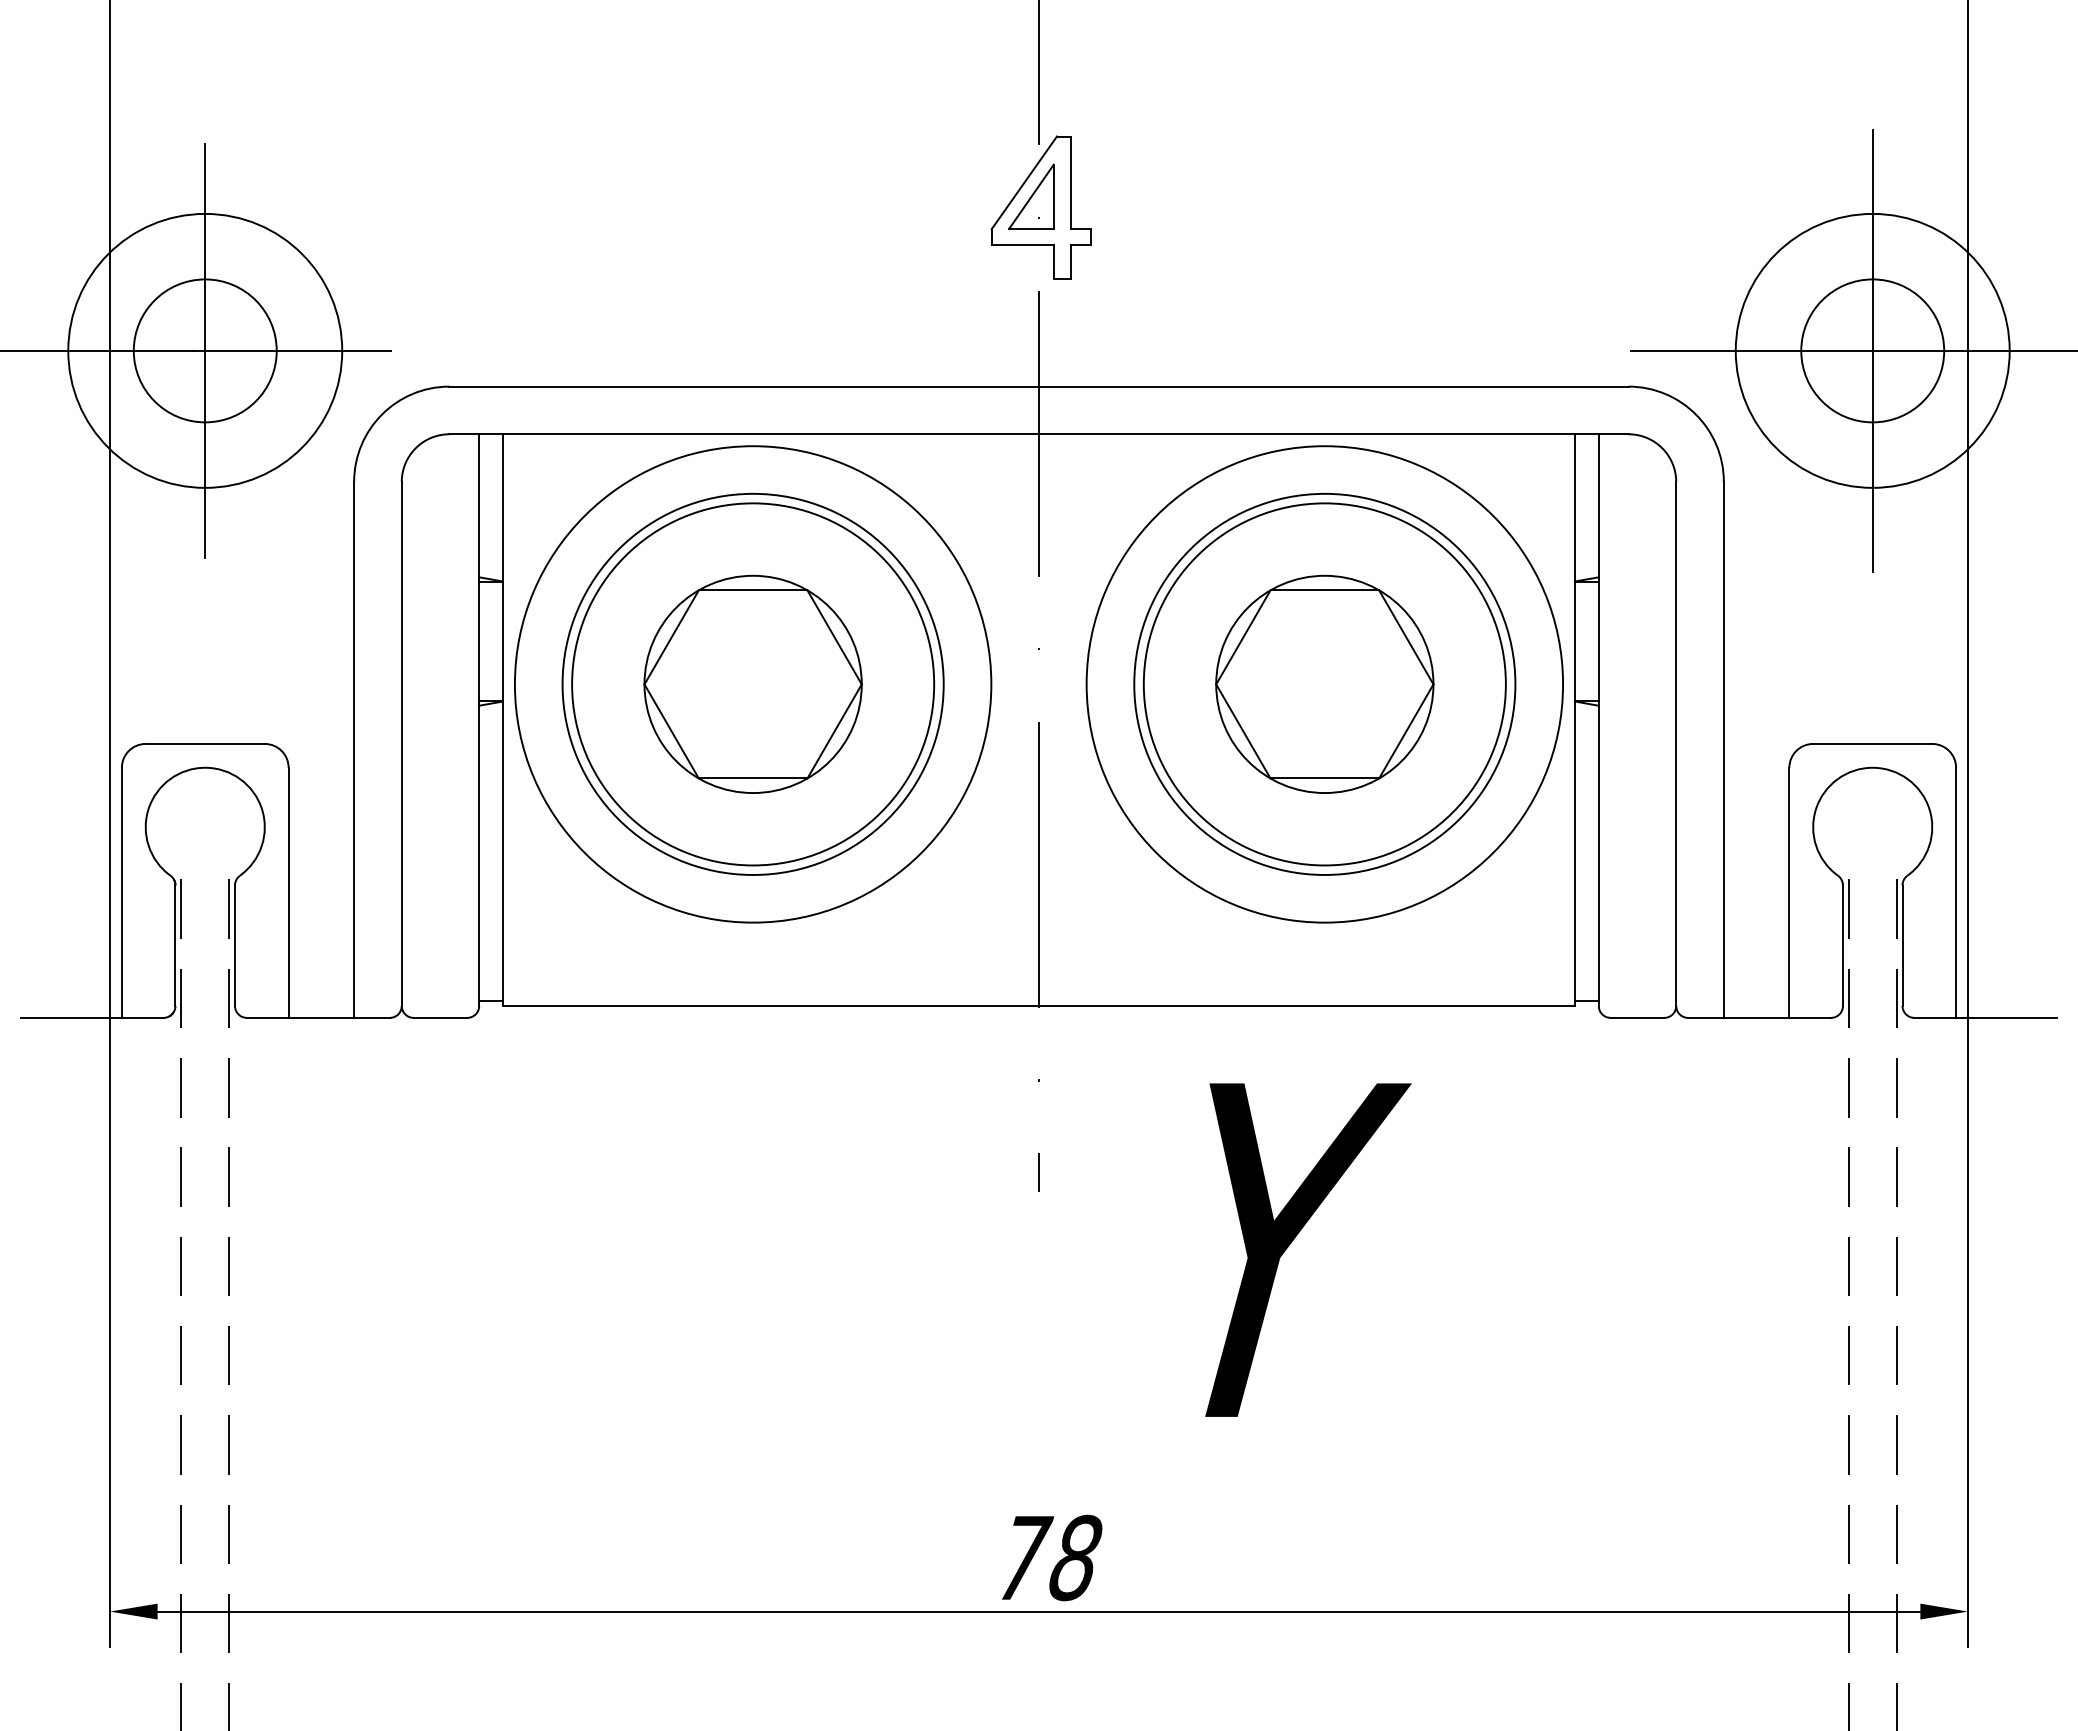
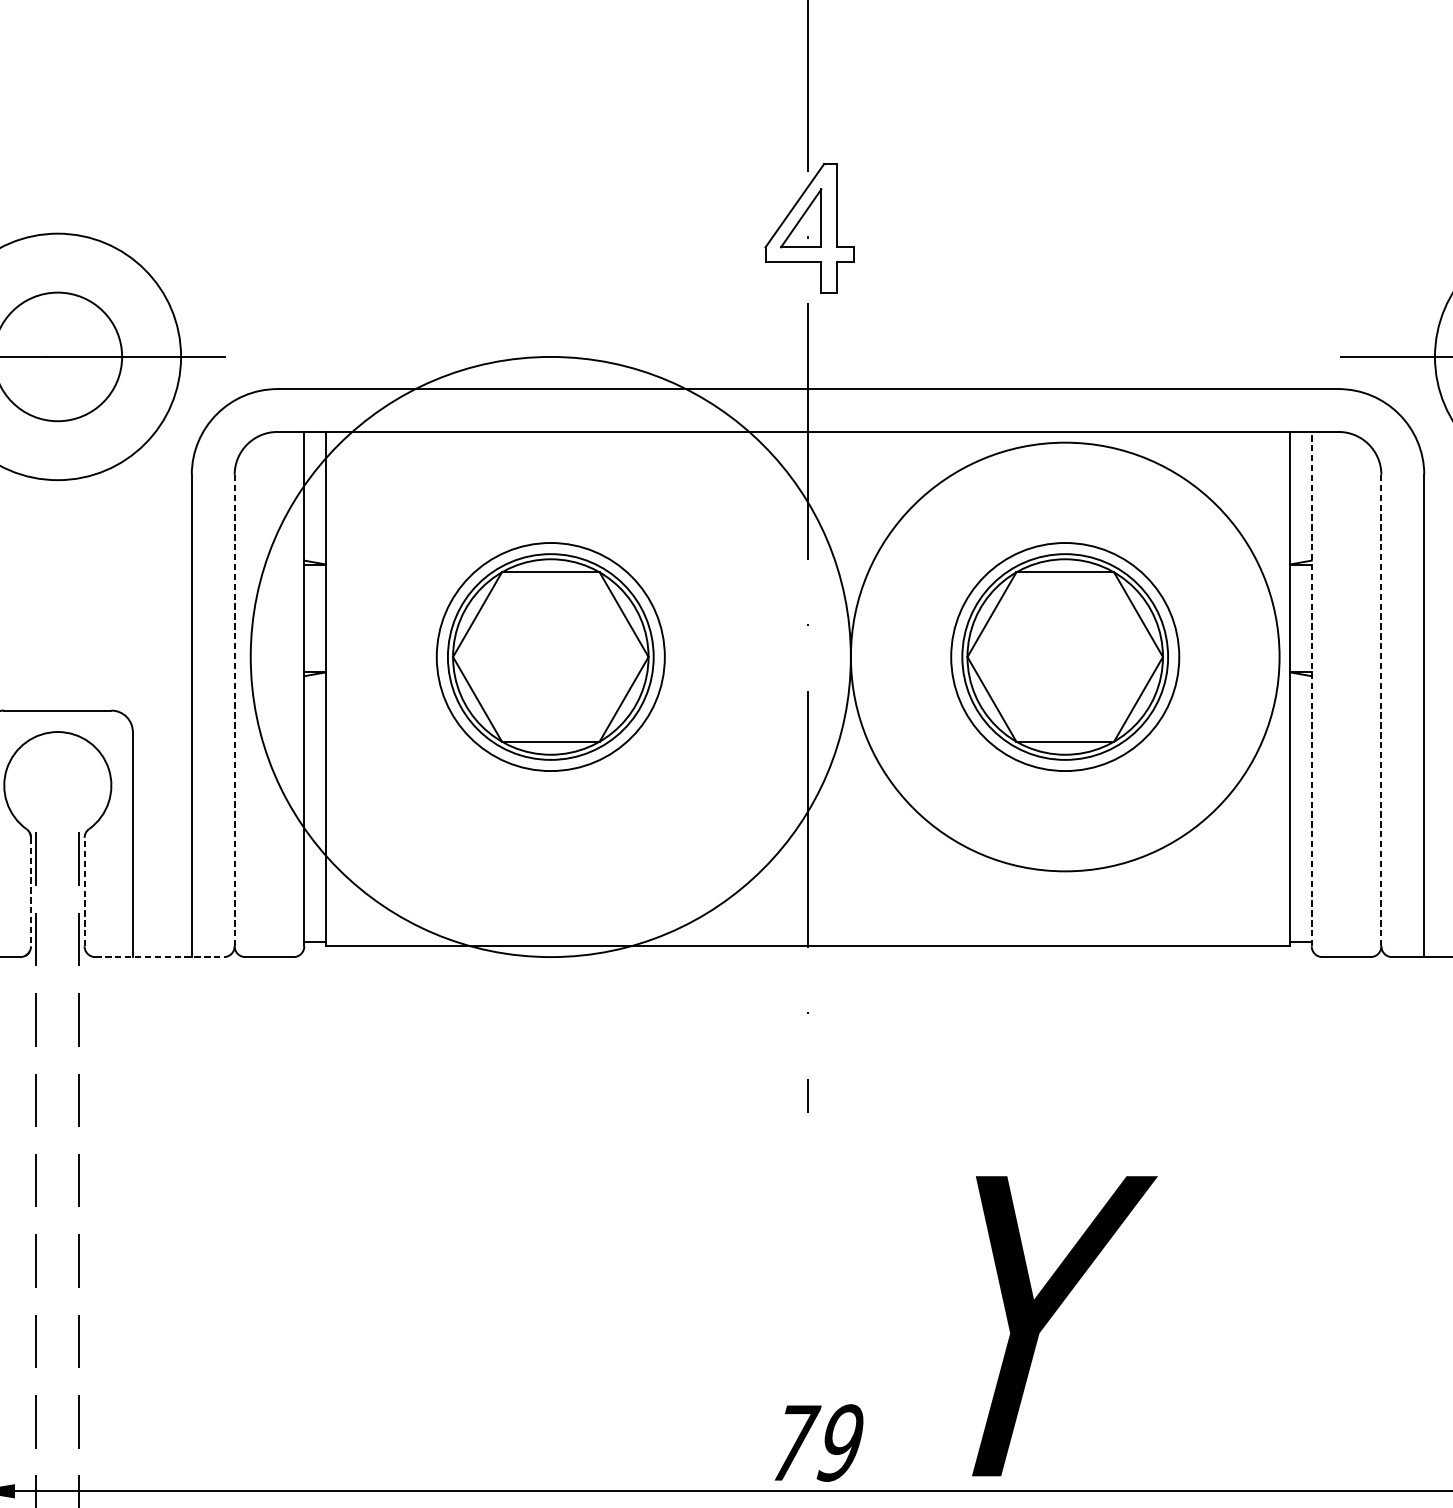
line: (205, 350) -> (58, 356), removed
circle: (752, 683) -> (550, 656), size x0.6
circle: (1324, 683) -> (1064, 656), size x0.6
circle: (752, 684) -> (550, 657), size x1.4
circle: (753, 684) -> (551, 657), size x0.7
circle: (1324, 684) -> (1064, 657), size x0.7
line: (1598, 720) -> (1311, 689), solid -> dashed
line: (1676, 743) -> (1381, 710), solid -> dashed
line: (401, 744) -> (234, 711), solid -> dashed
line: (235, 945) -> (85, 891), solid -> dashed
line: (175, 946) -> (31, 892), solid -> dashed
line: (318, 1017) -> (159, 956), solid -> dashed
text: (1308, 1249) -> (1064, 1325), moved
text: (1075, 1557) -> (840, 1442), 78 -> 79

